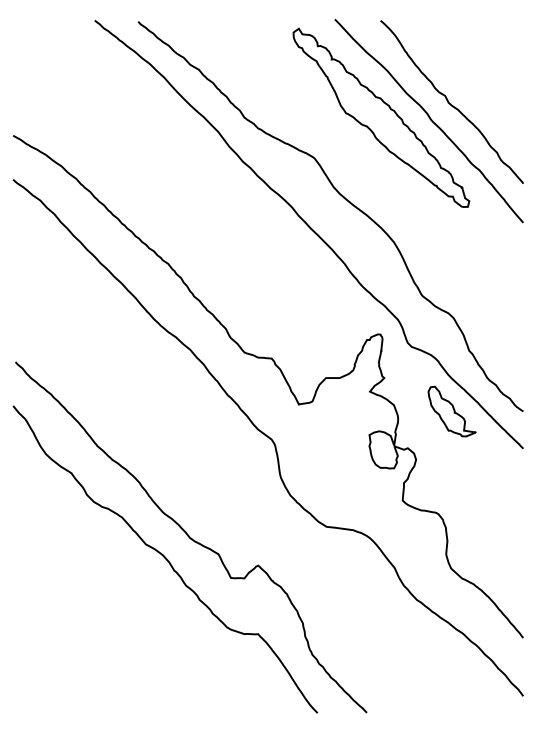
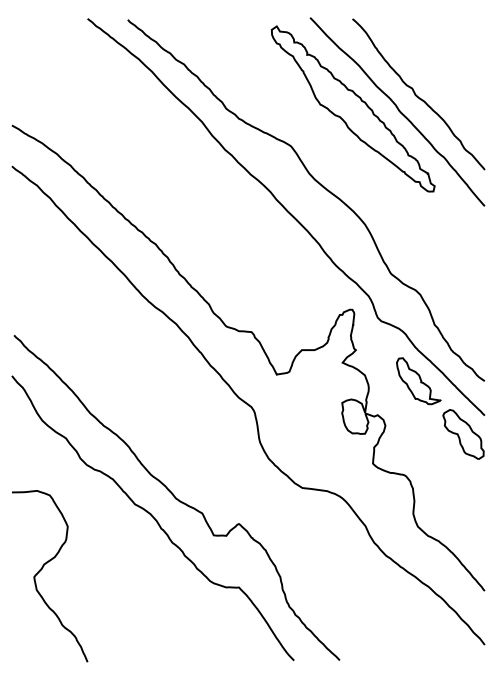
part: (500, 469) -> (463, 434), added
curve: (46, 614) -> (42, 569), added

